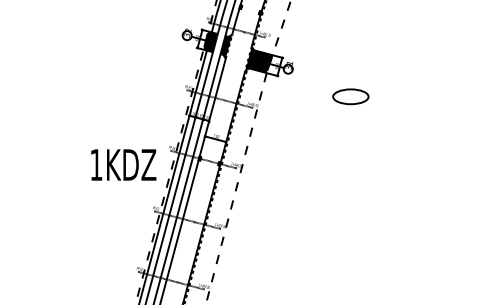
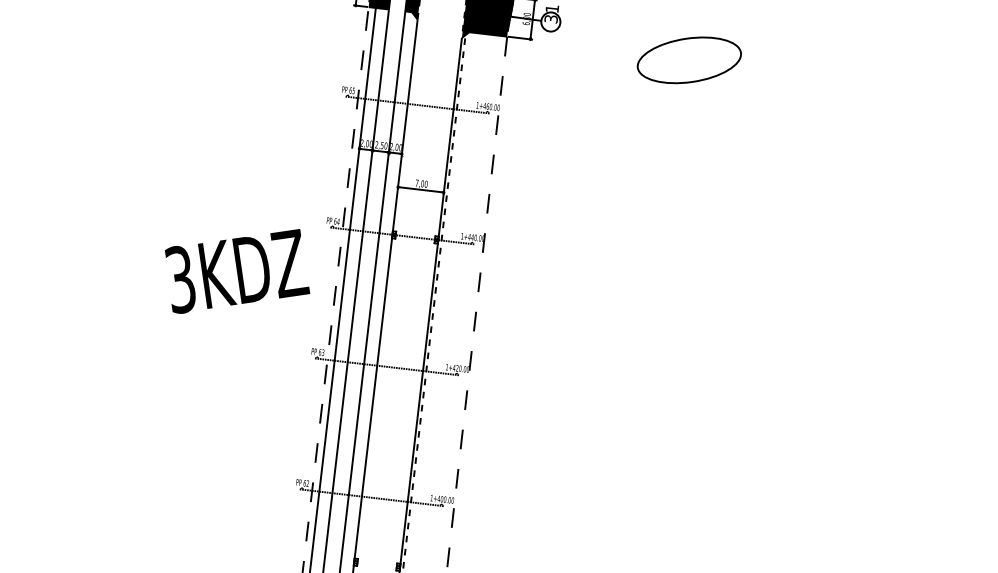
part: (350, 96) -> (688, 59), size x1.4
text: (96, 164) -> (180, 278), 1KDZ -> 3KDZ

